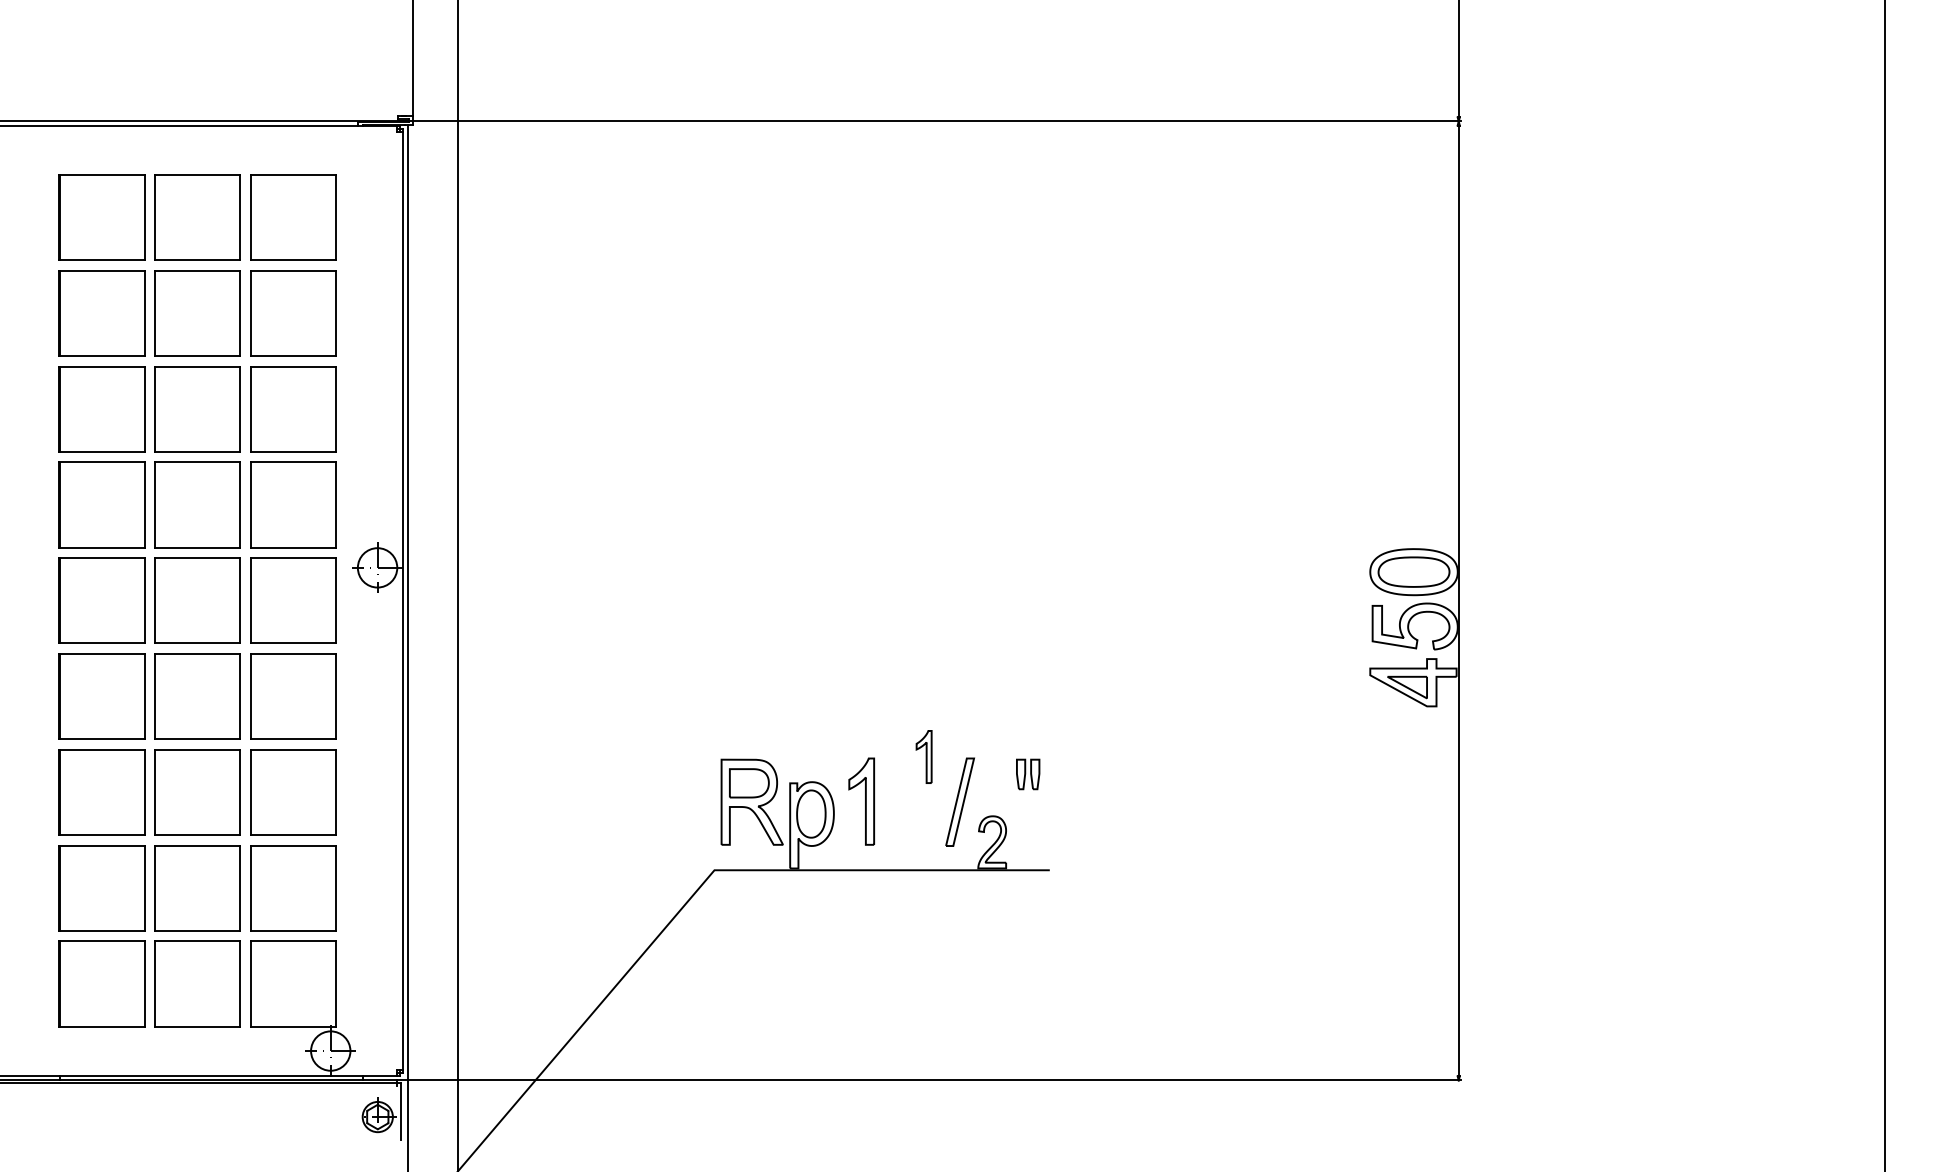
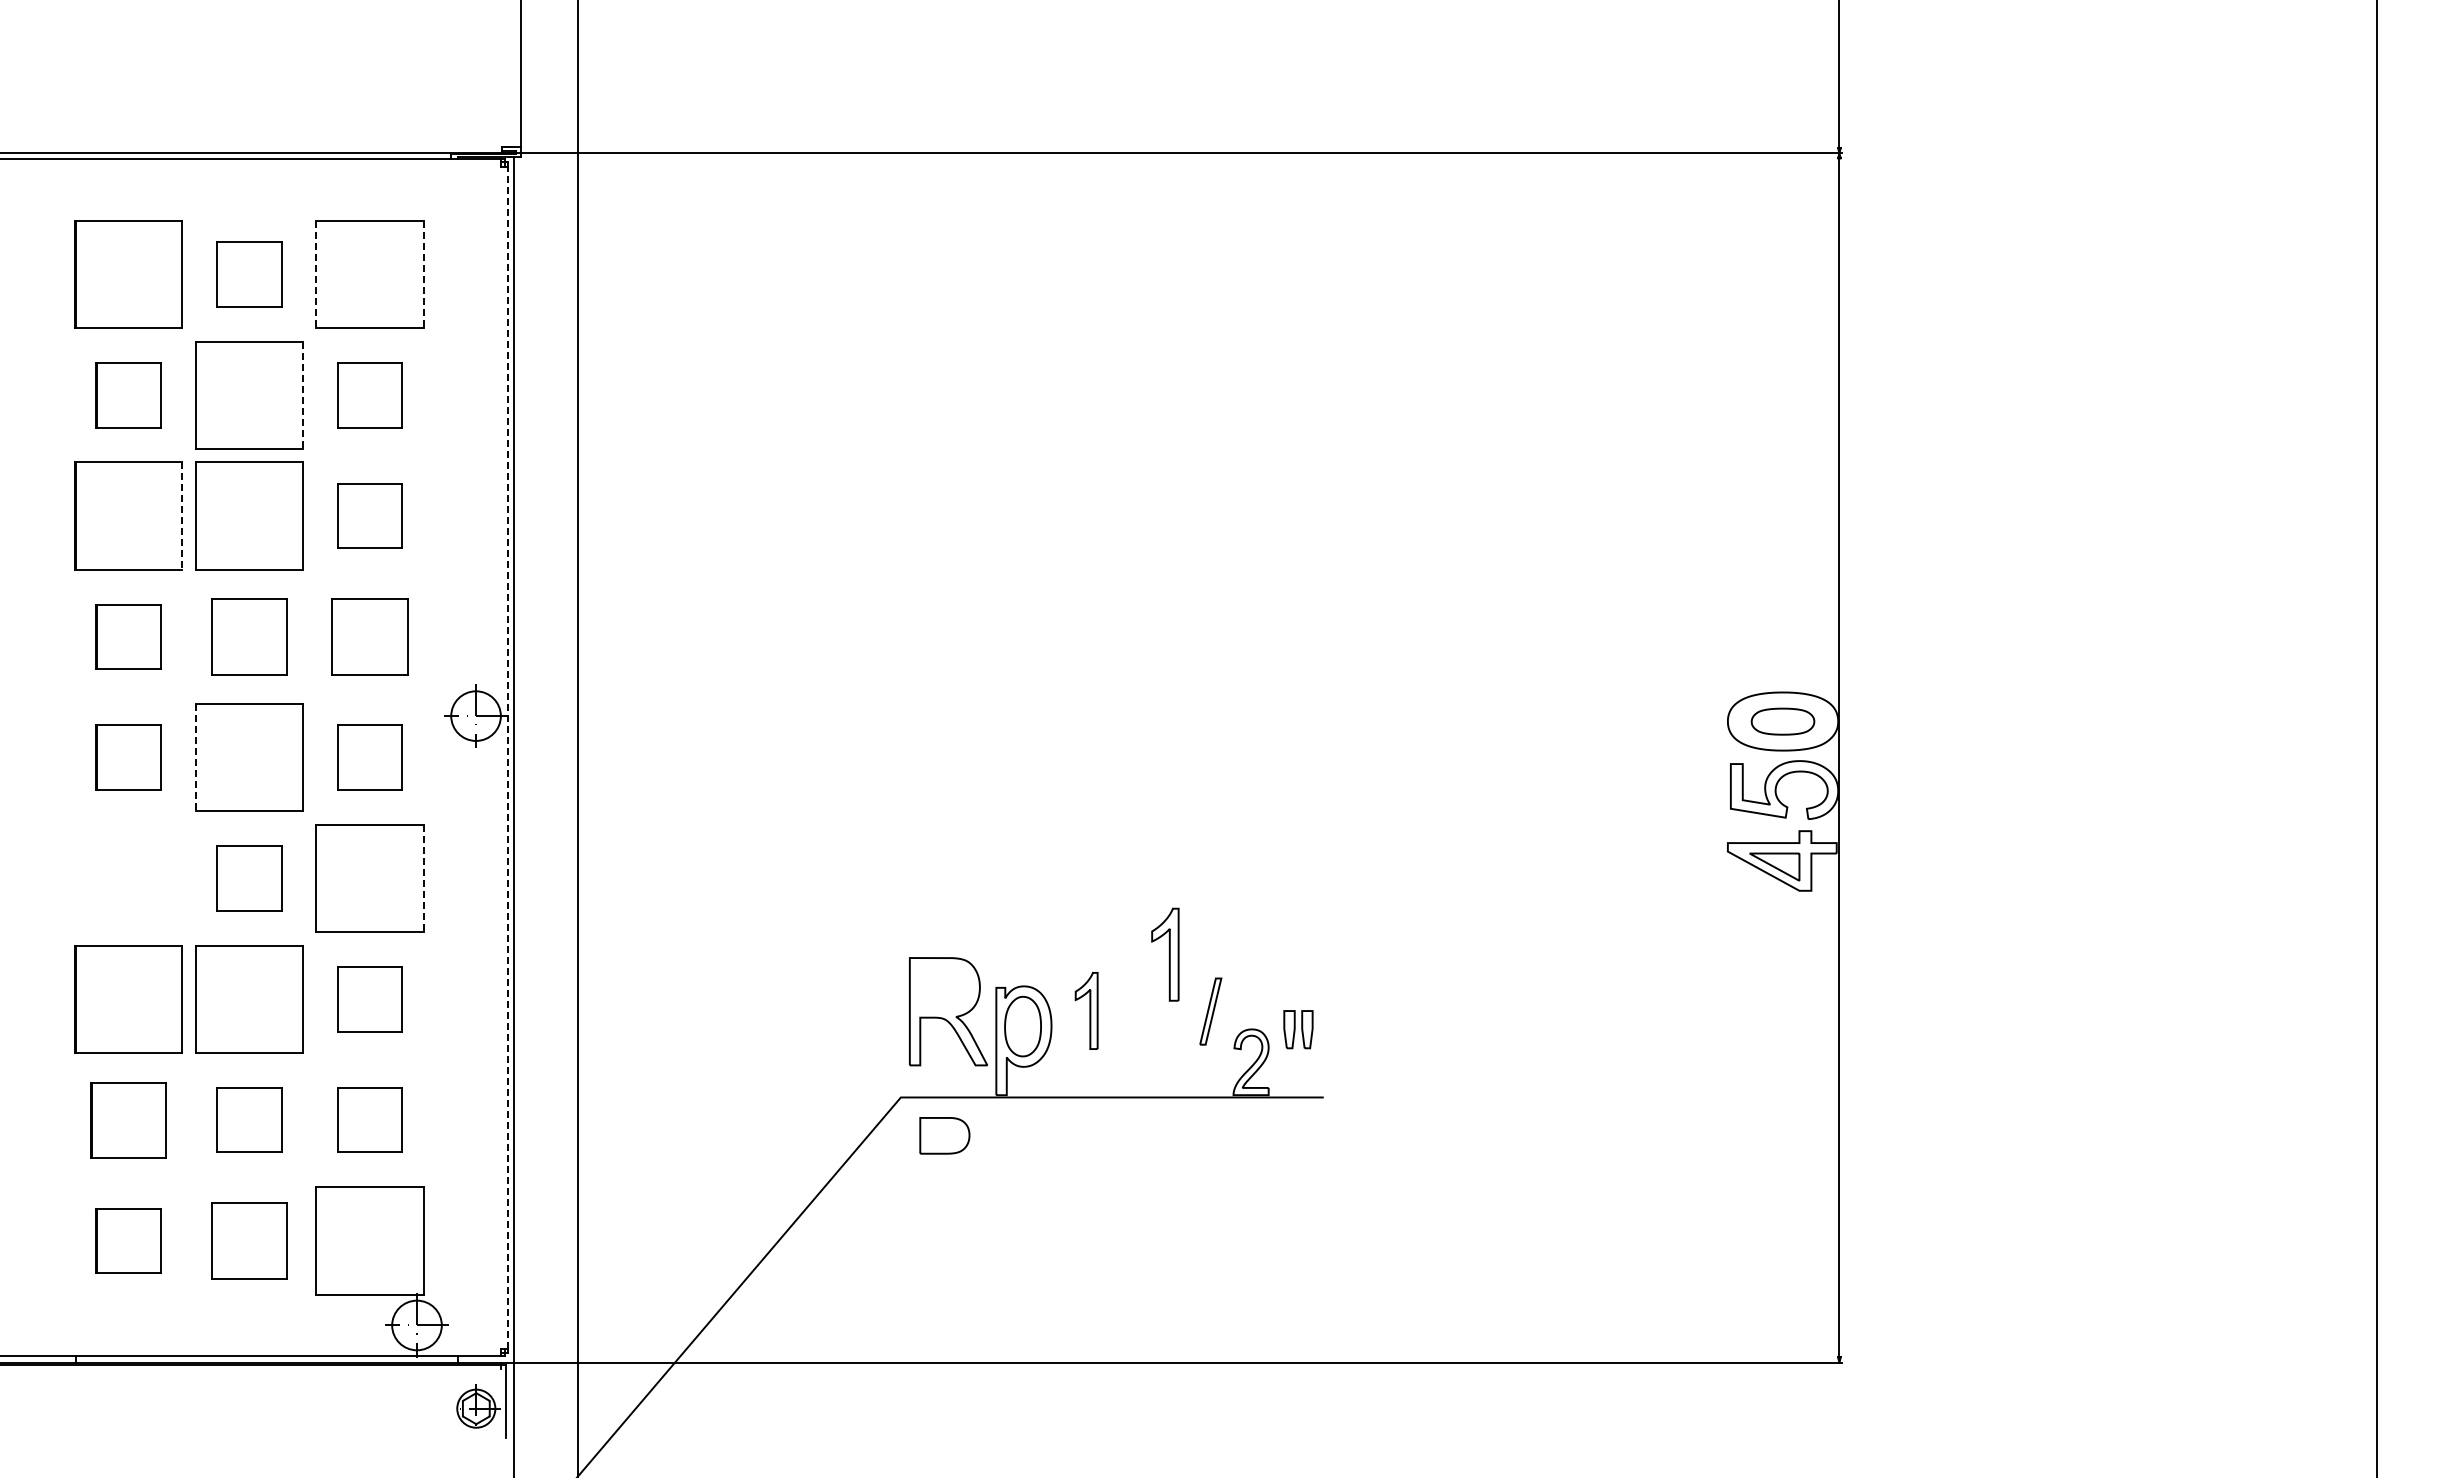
part: (197, 217) -> (249, 274), size x0.6
line: (251, 217) -> (316, 274), solid -> dashed
line: (335, 217) -> (423, 274), solid -> dashed
part: (101, 313) -> (128, 395), size x0.6
line: (239, 313) -> (302, 395), solid -> dashed
part: (293, 313) -> (369, 395), size x0.6
part: (293, 408) -> (369, 515), size x0.6
line: (144, 409) -> (182, 516), solid -> dashed
part: (101, 504) -> (128, 636), size x0.6
part: (197, 504) -> (249, 636), size x0.7
part: (293, 504) -> (369, 636), size x0.7
part: (1413, 572) -> (1782, 721), size x0.7
part: (101, 600) -> (128, 757), size x0.6
line: (155, 600) -> (195, 757), solid -> dashed
part: (293, 600) -> (369, 757), size x0.6
line: (403, 600) -> (508, 757), solid -> dashed
part: (101, 696) -> (128, 878), removed
part: (197, 696) -> (249, 878), size x0.6
line: (335, 696) -> (423, 878), solid -> dashed
part: (923, 756) -> (1164, 954), size x1.4
part: (1028, 774) -> (1298, 1029), moved
part: (749, 783) -> (944, 1135), moved
part: (293, 792) -> (369, 999), size x0.6
part: (861, 801) -> (1086, 1010), size x0.7
part: (960, 802) -> (1210, 1011), size x0.6
part: (101, 887) -> (128, 1119), size x0.7
part: (197, 887) -> (249, 1119), size x0.6
part: (293, 887) -> (369, 1119), size x0.6
part: (101, 983) -> (128, 1240), size x0.6
part: (197, 983) -> (249, 1240), size x0.7

